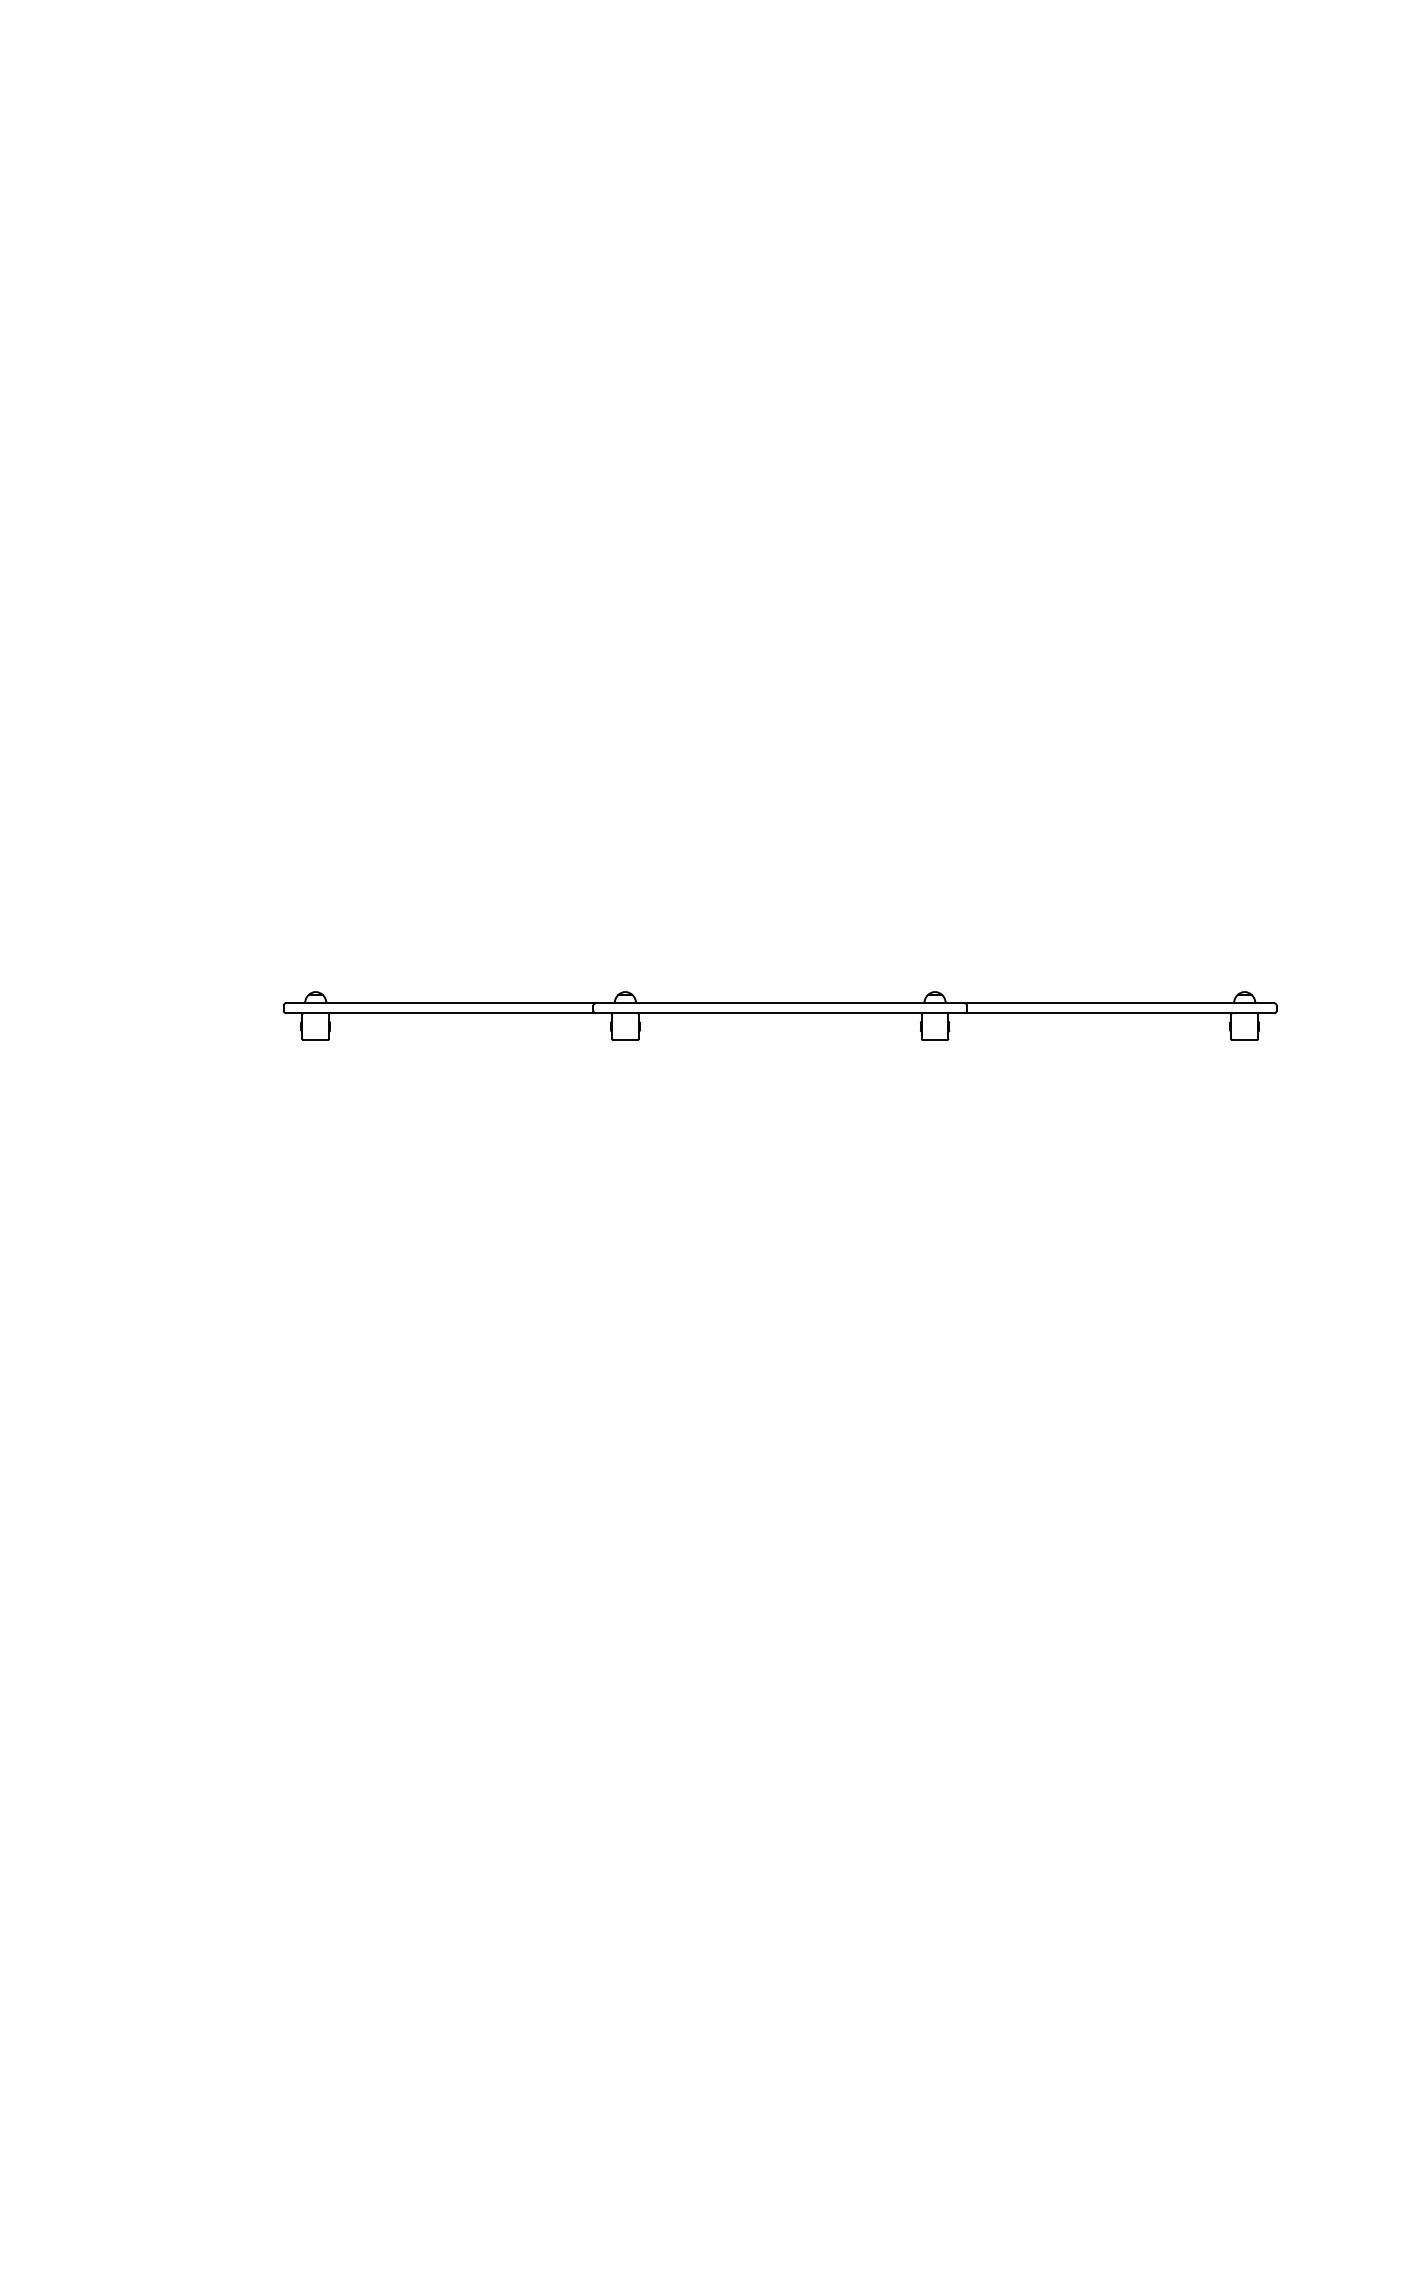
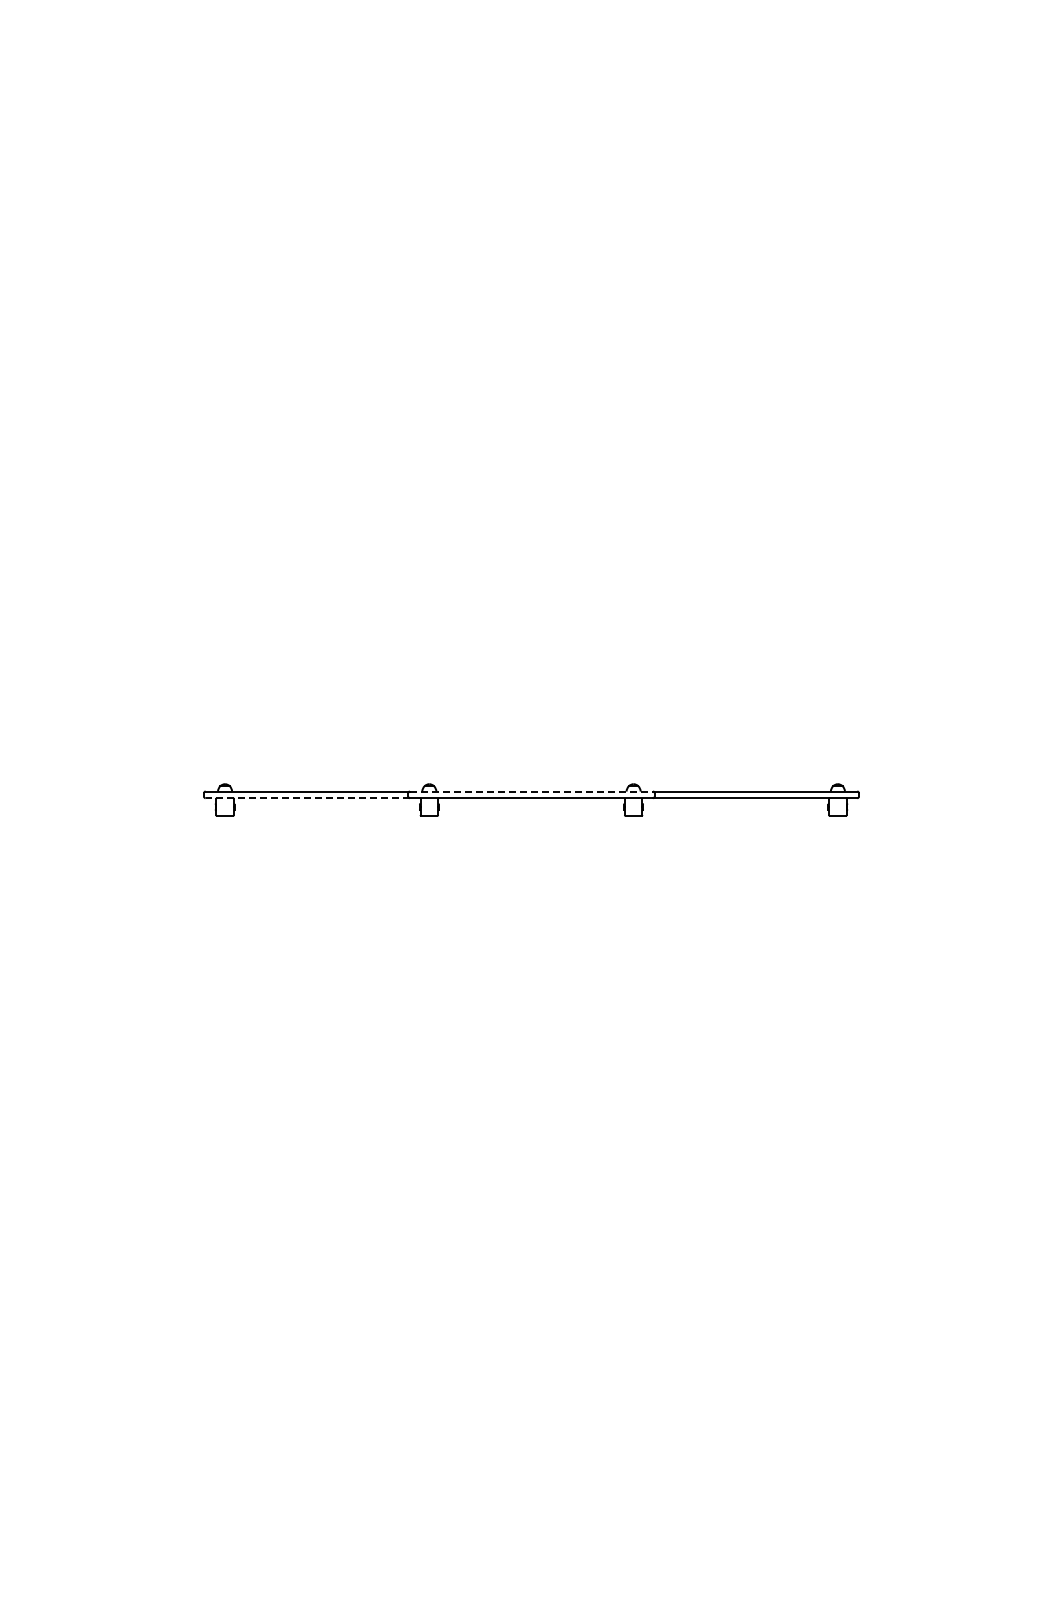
line: (780, 1003) -> (531, 791), solid -> dashed
line: (440, 1013) -> (307, 798), solid -> dashed

